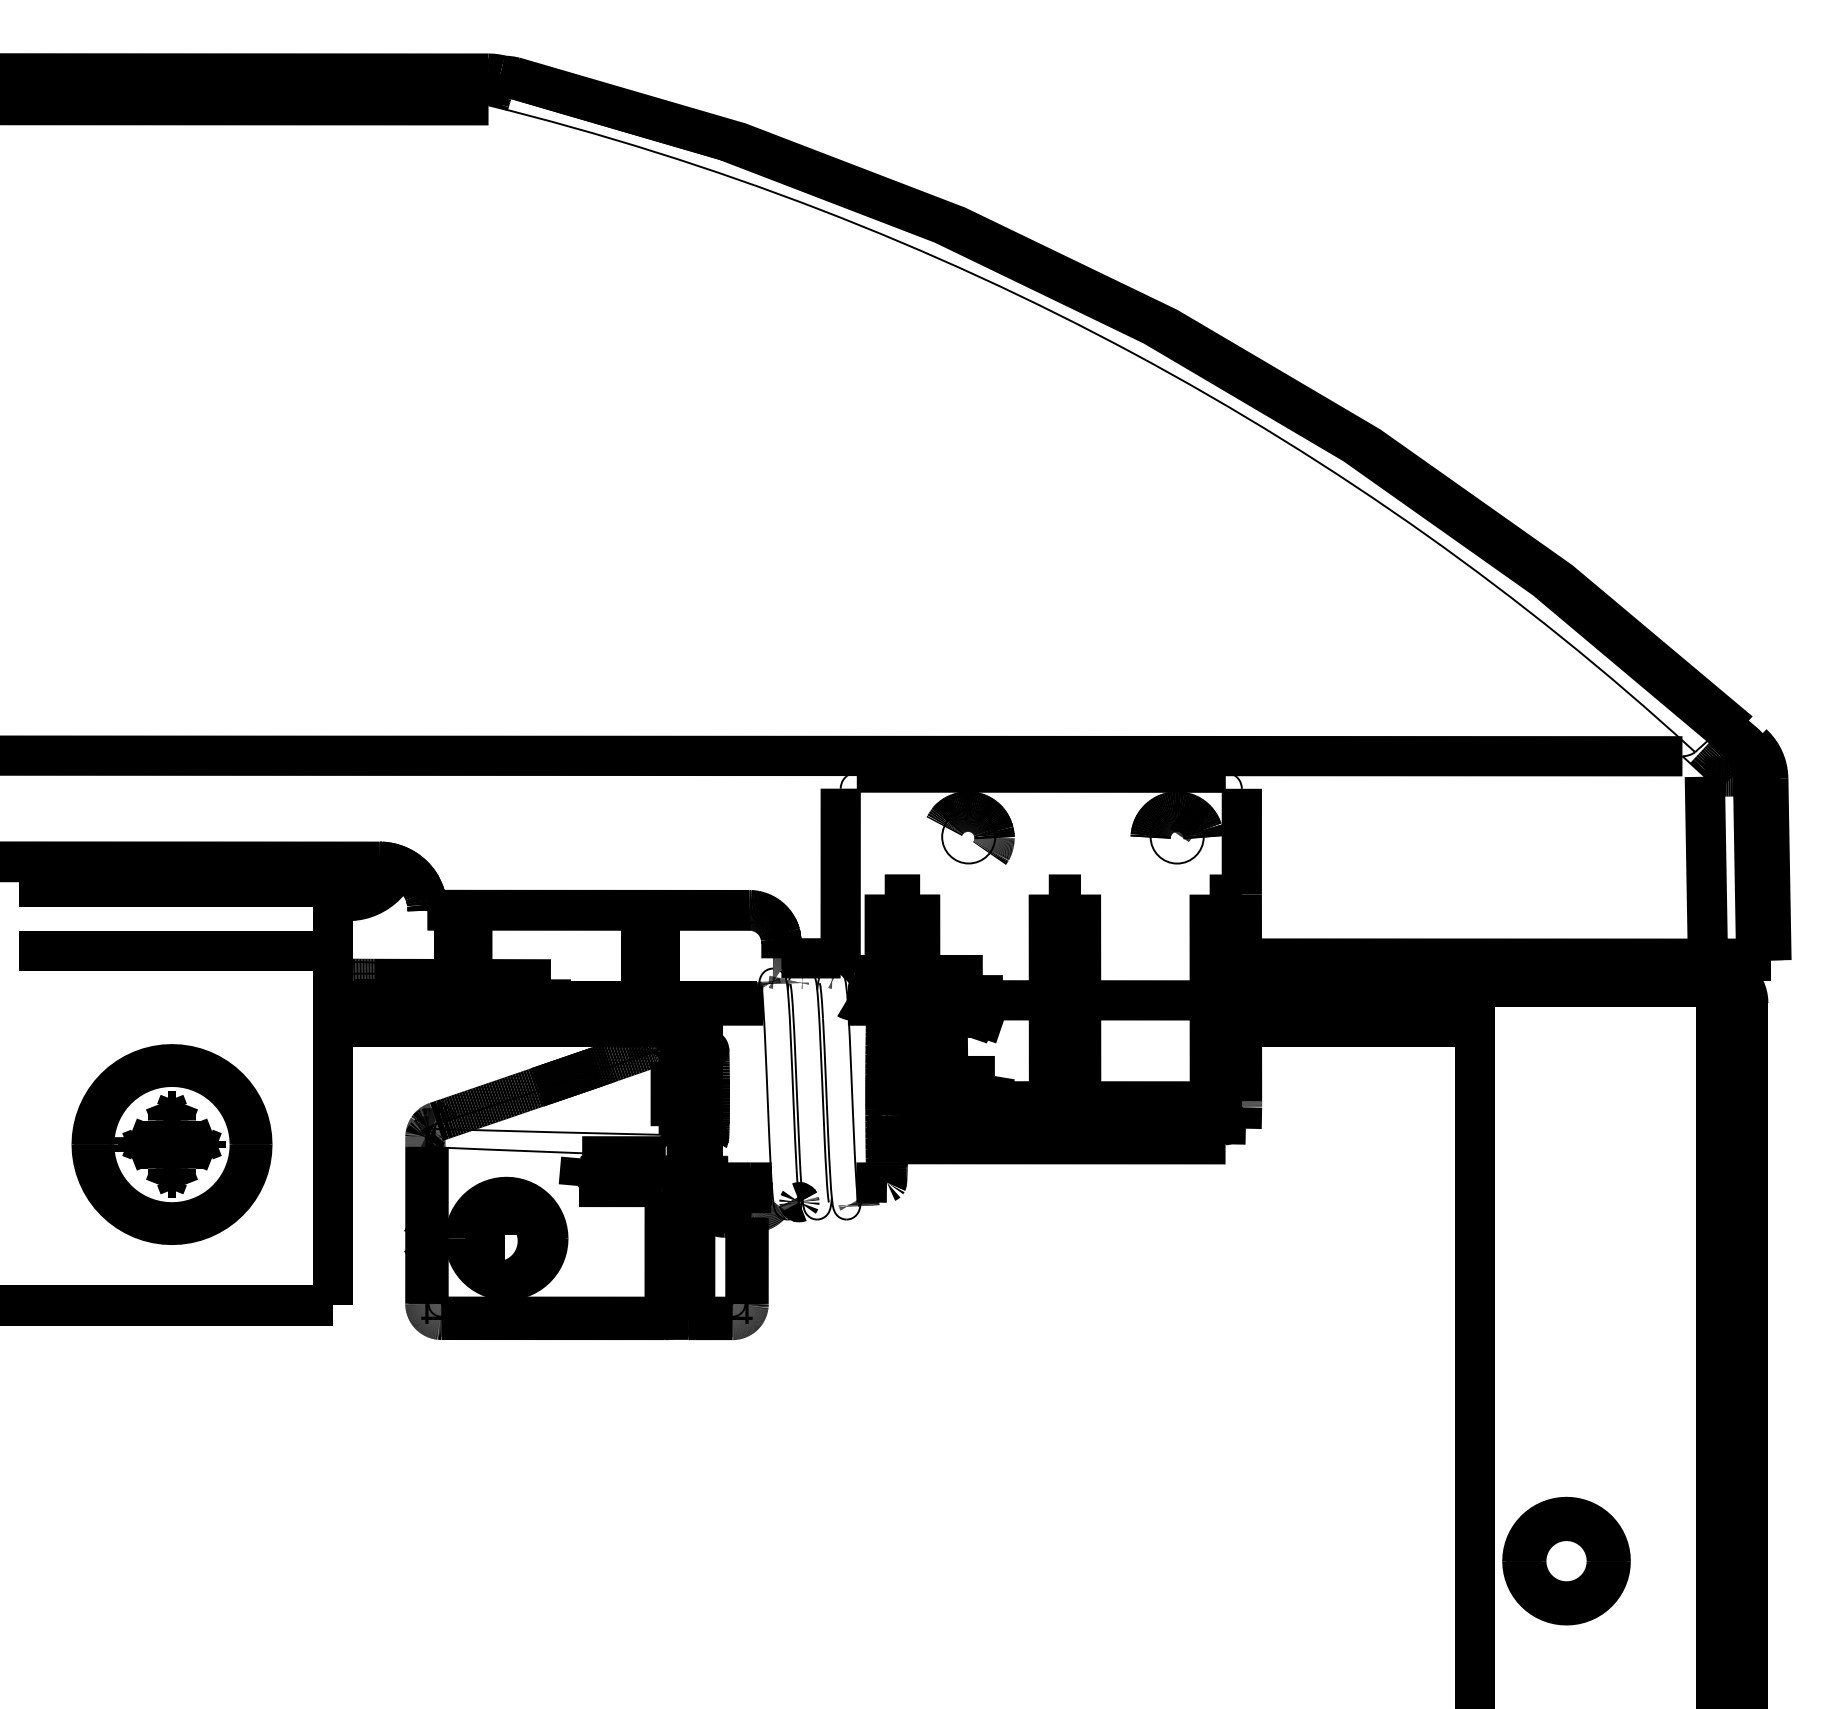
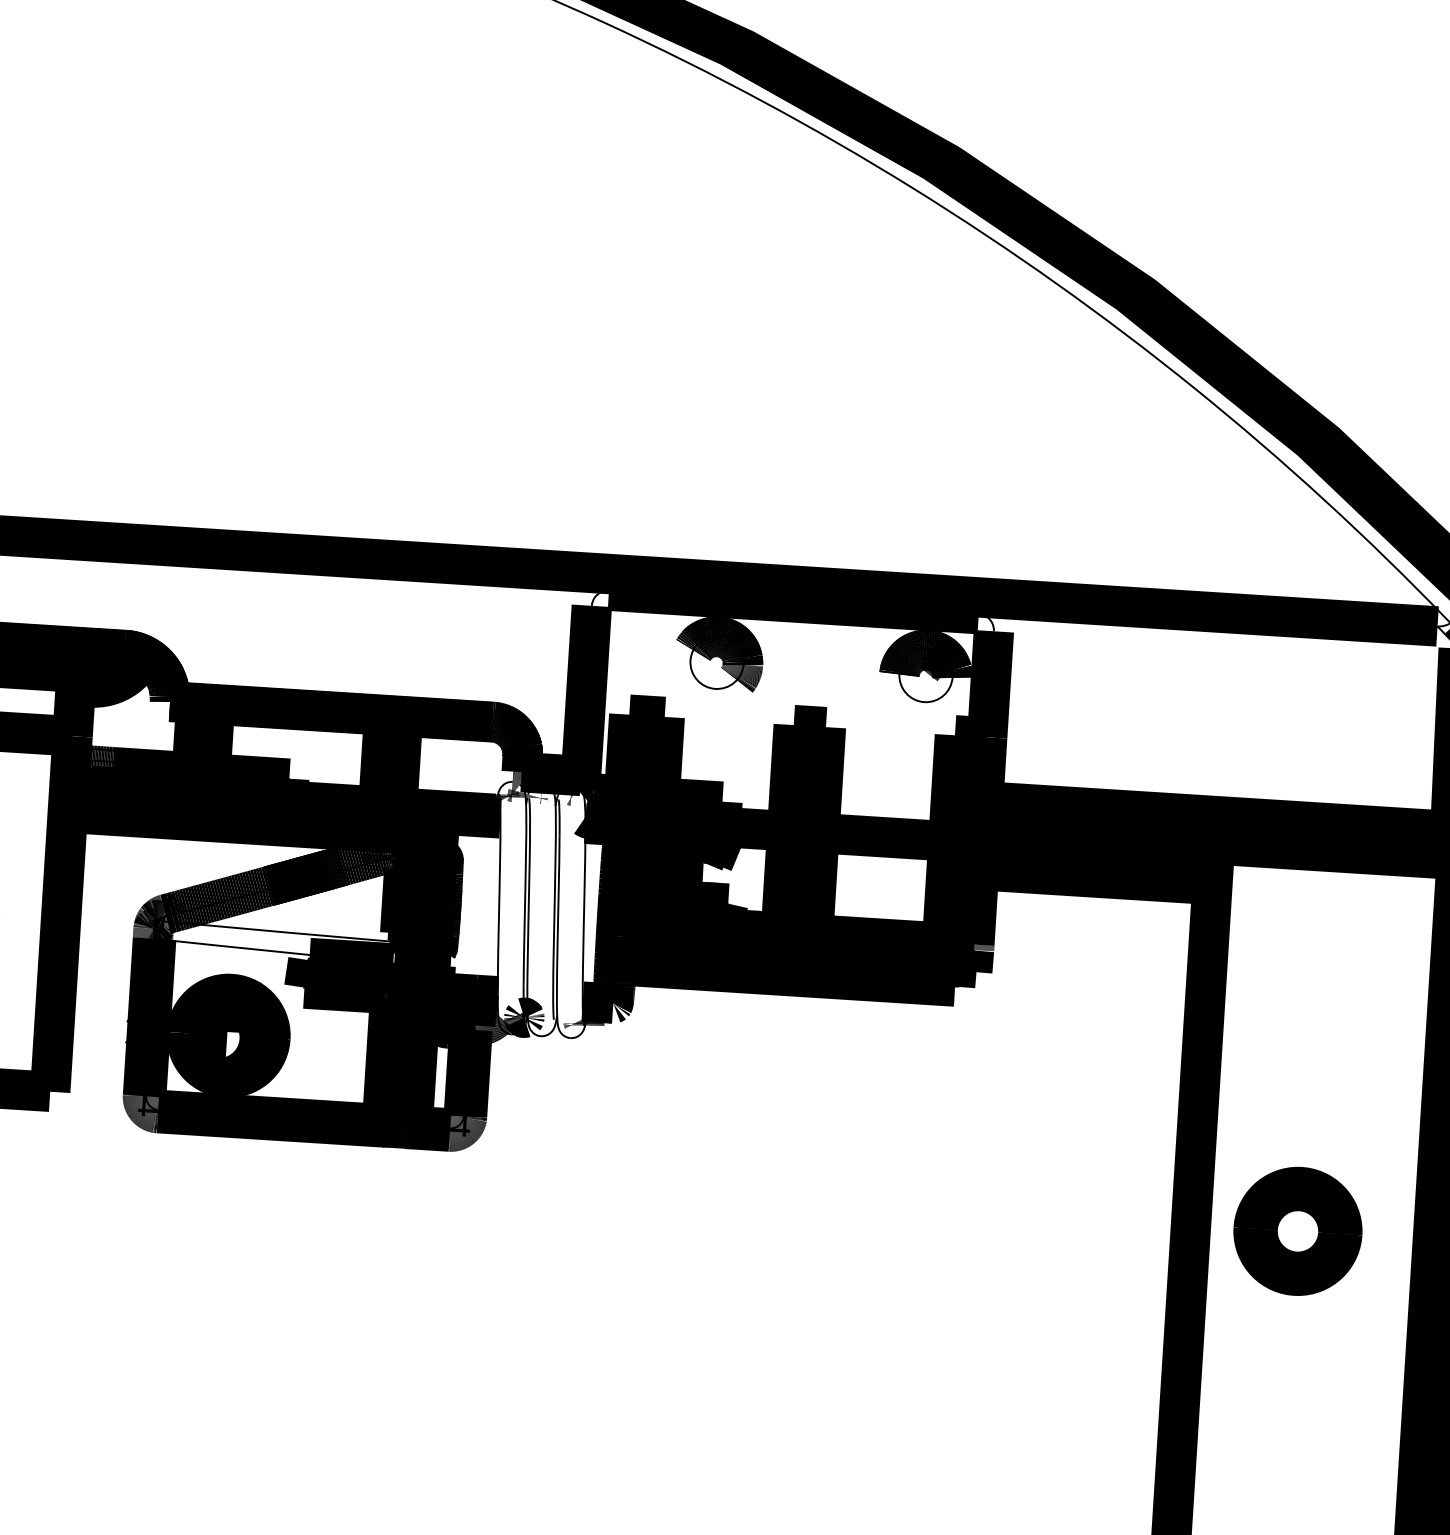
part: (1566, 1560) -> (1297, 1230), moved

